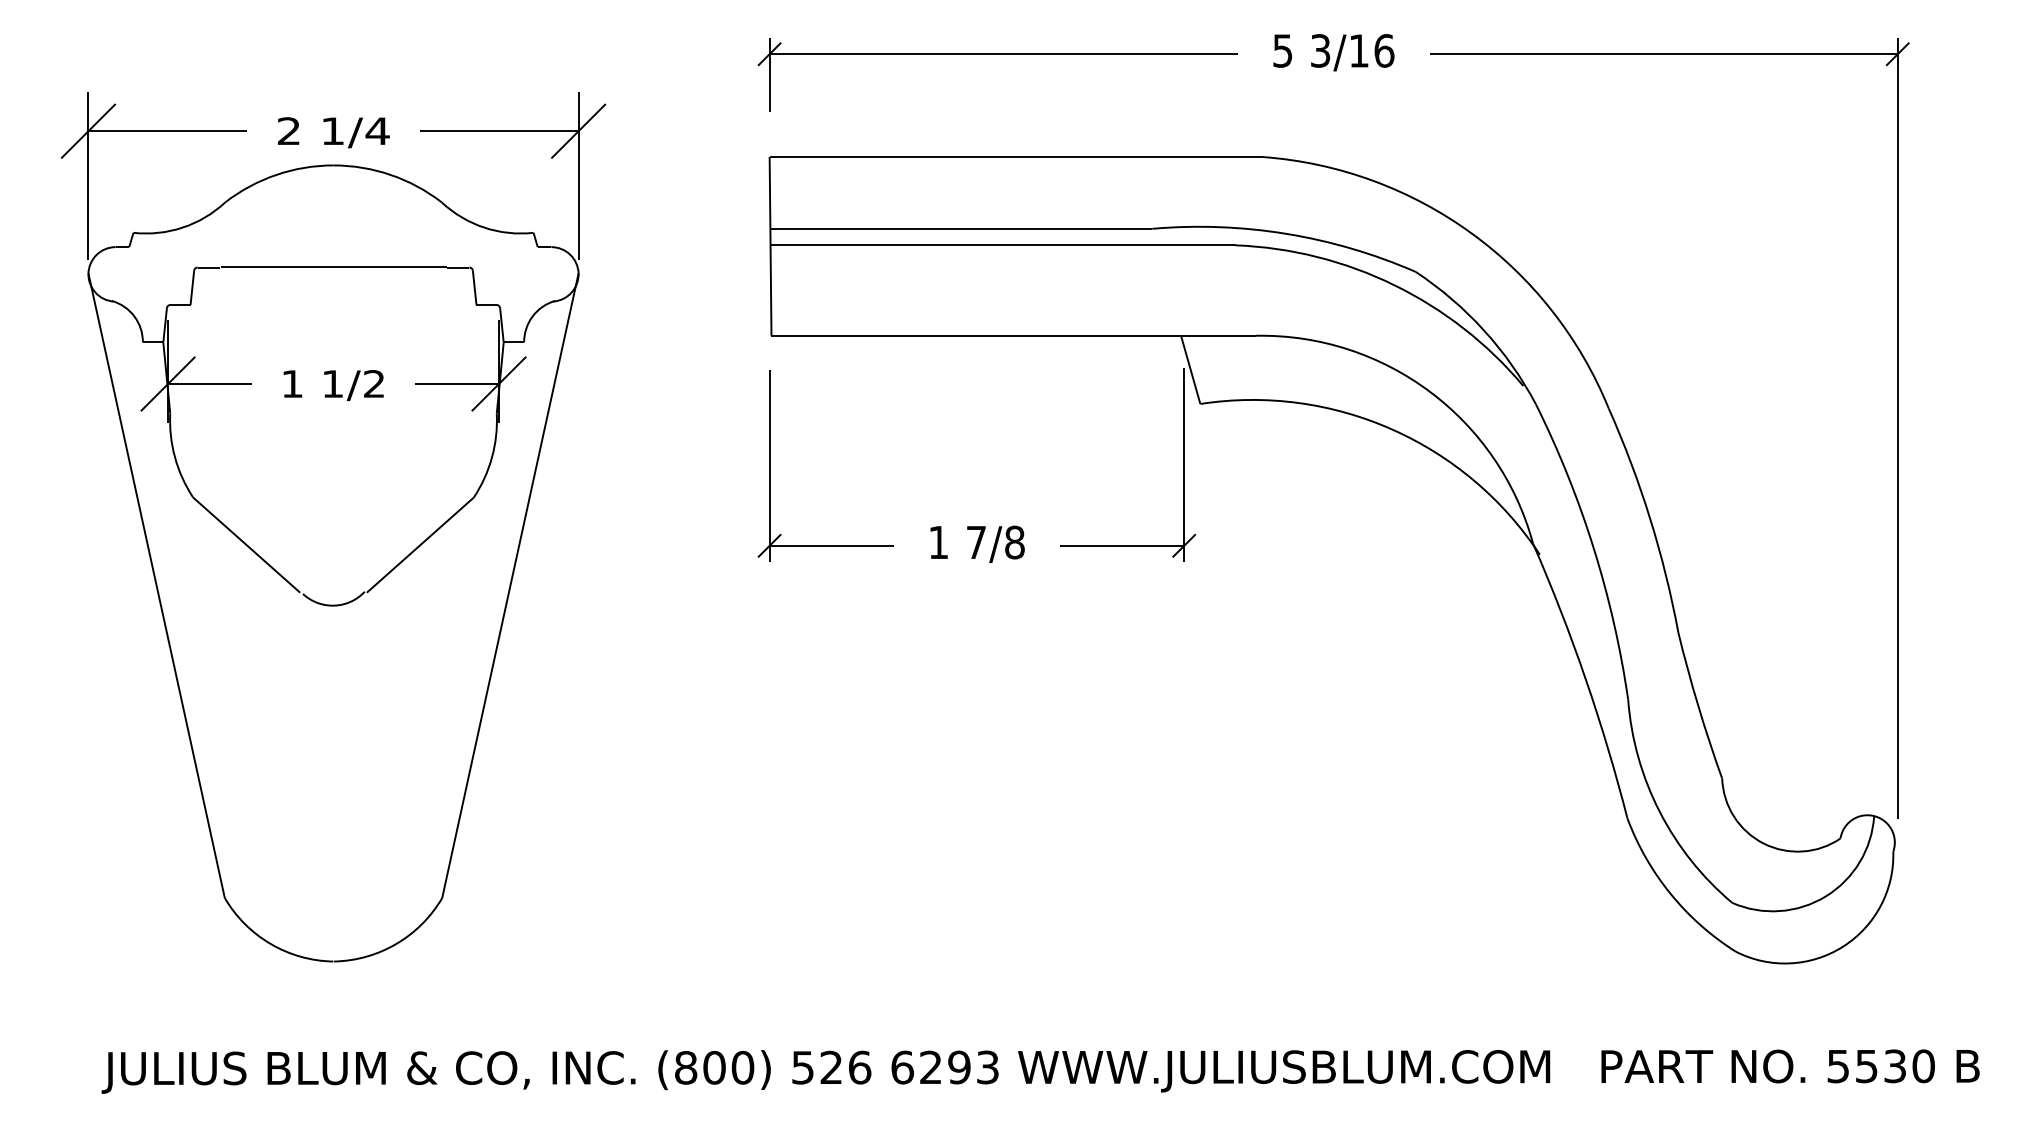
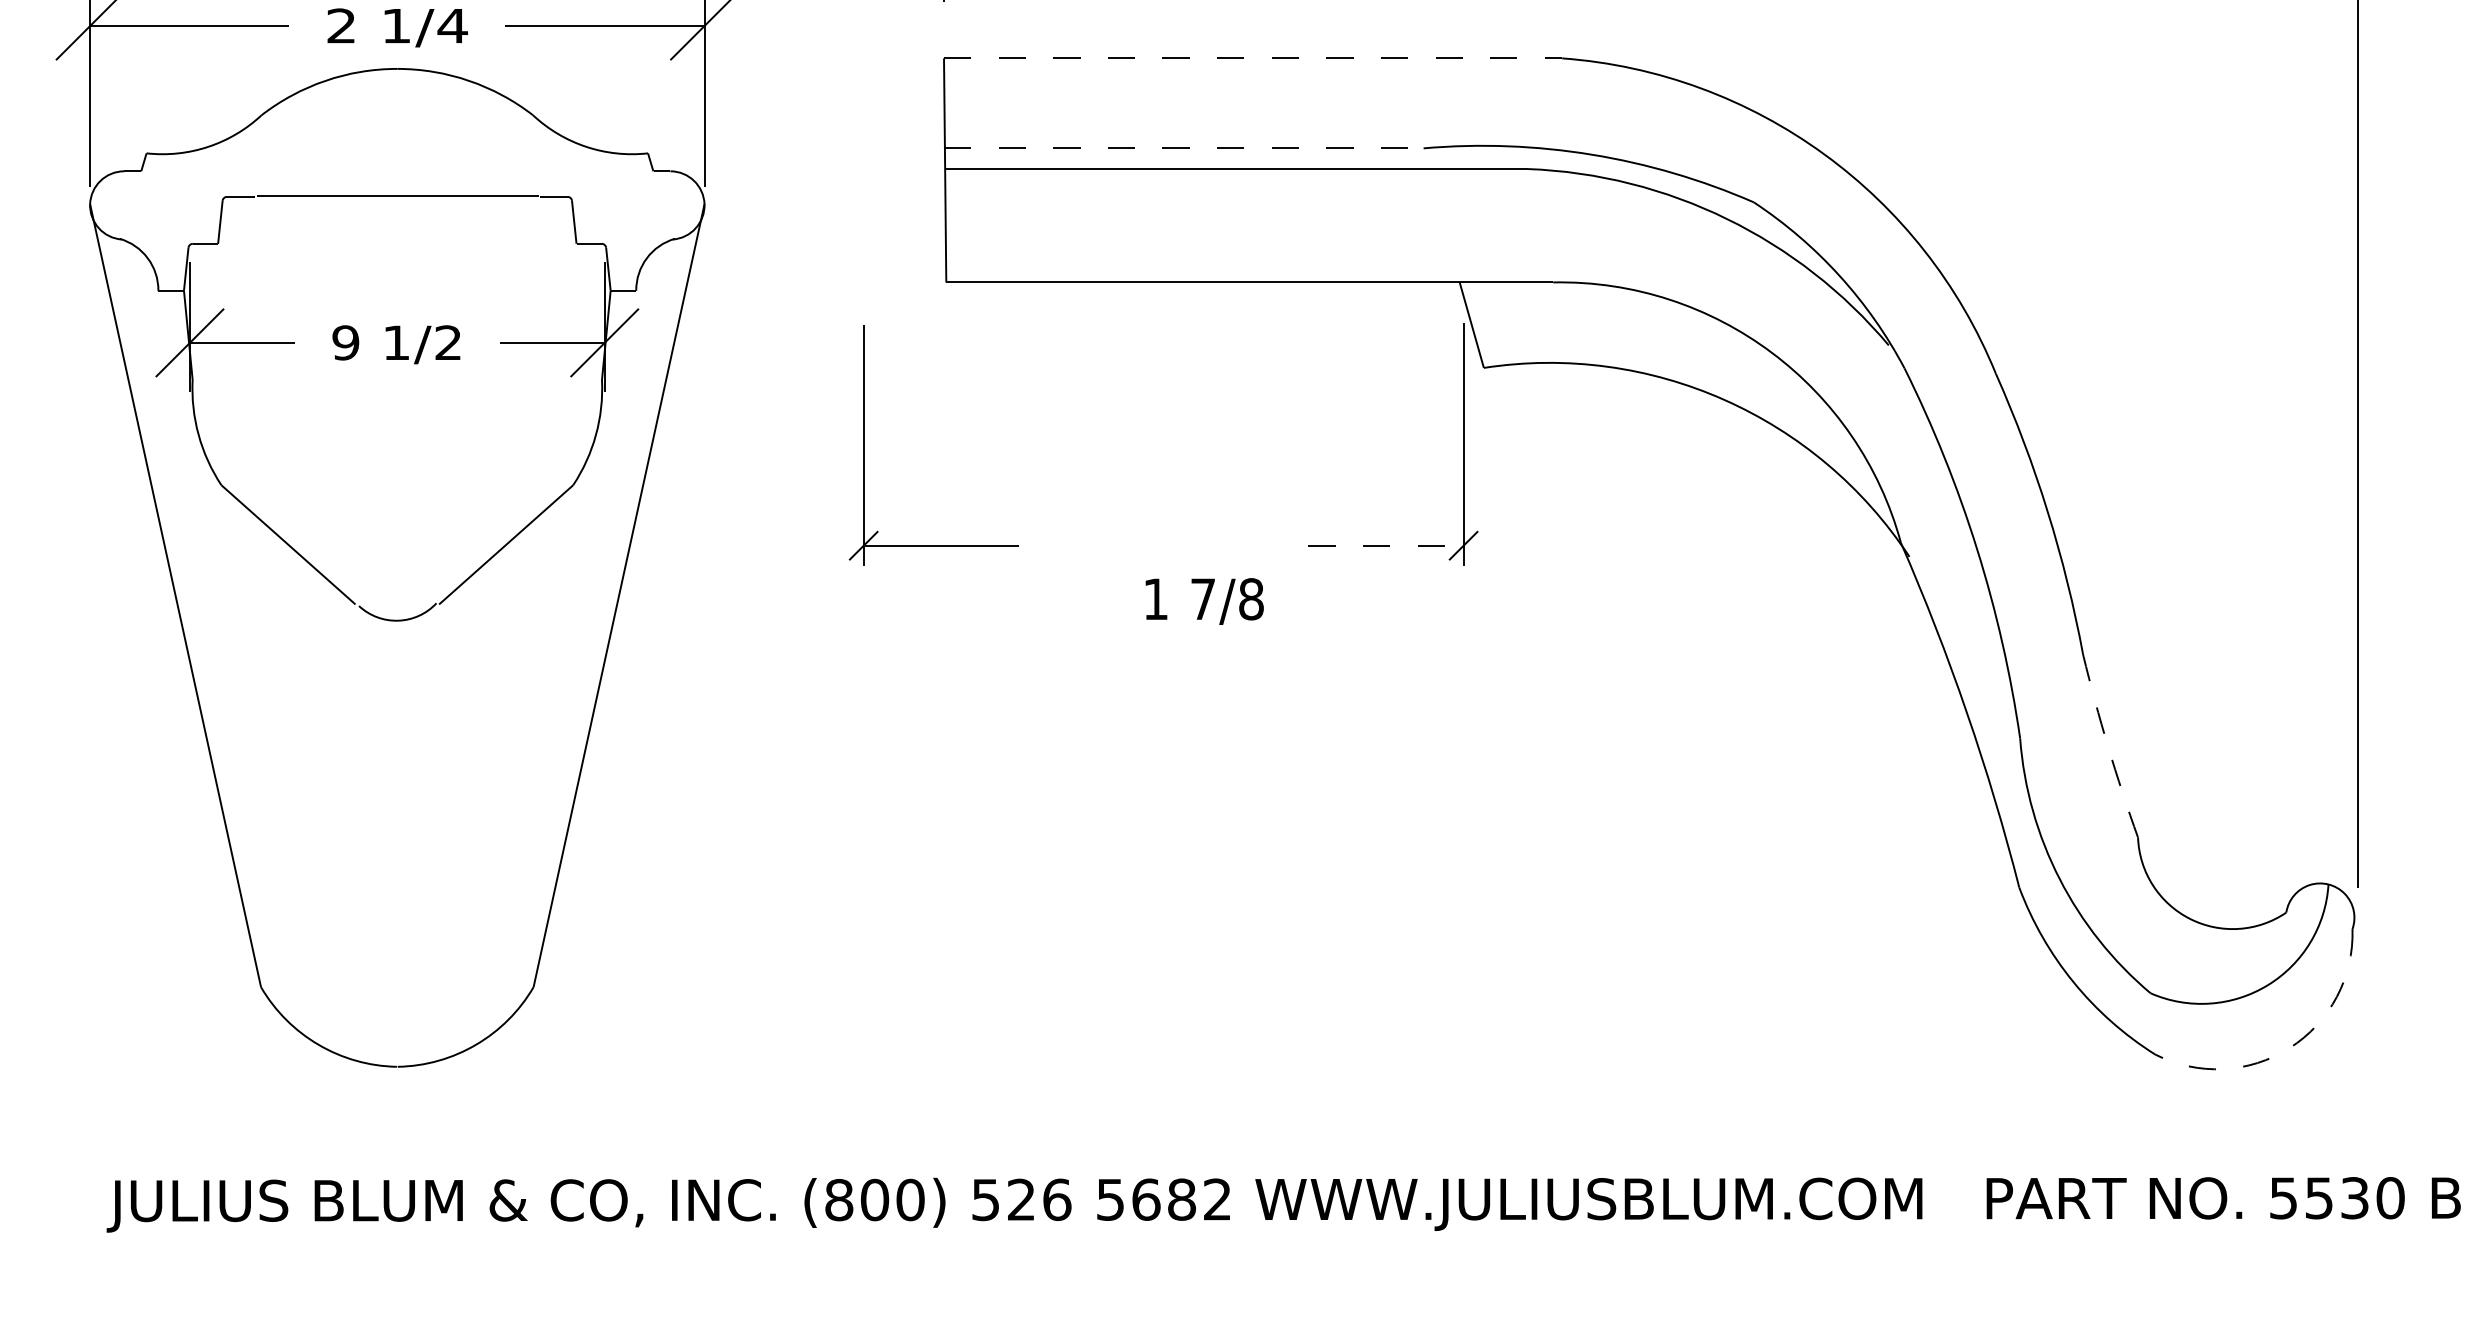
line: (1016, 157) -> (1253, 58), solid -> dashed
line: (961, 228) -> (1184, 147), solid -> dashed
text: (292, 384) -> (345, 343), 1 -> 9
part: (770, 465) -> (864, 445), moved
text: (977, 543) -> (1204, 600), moved
line: (1122, 545) -> (1386, 545), solid -> dashed
arc: (1698, 706) -> (2108, 747), solid -> dashed
arc: (1843, 946) -> (2290, 1047), solid -> dashed
text: (944, 1067) -> (1163, 1199), 6293 -> 5682

